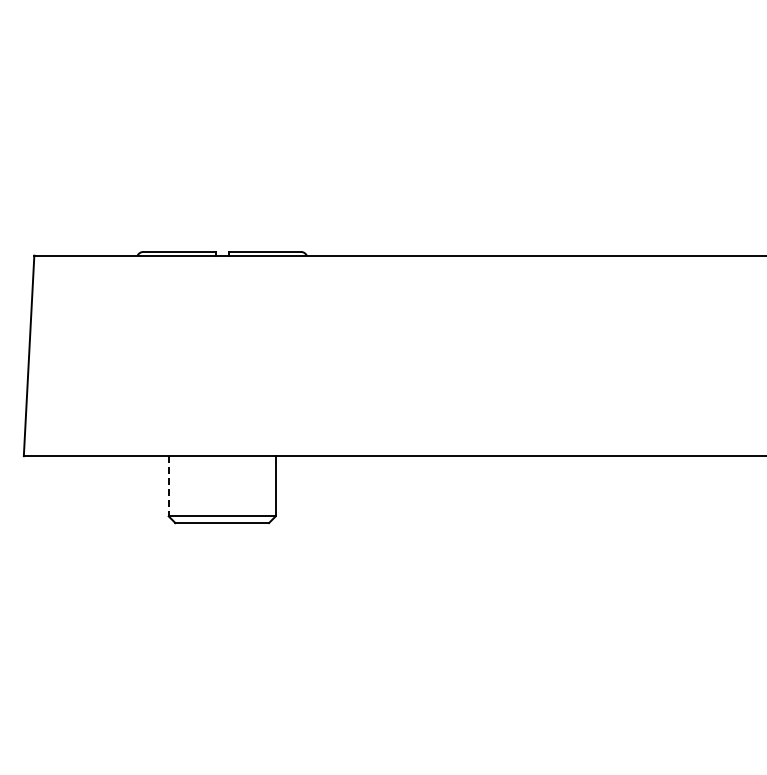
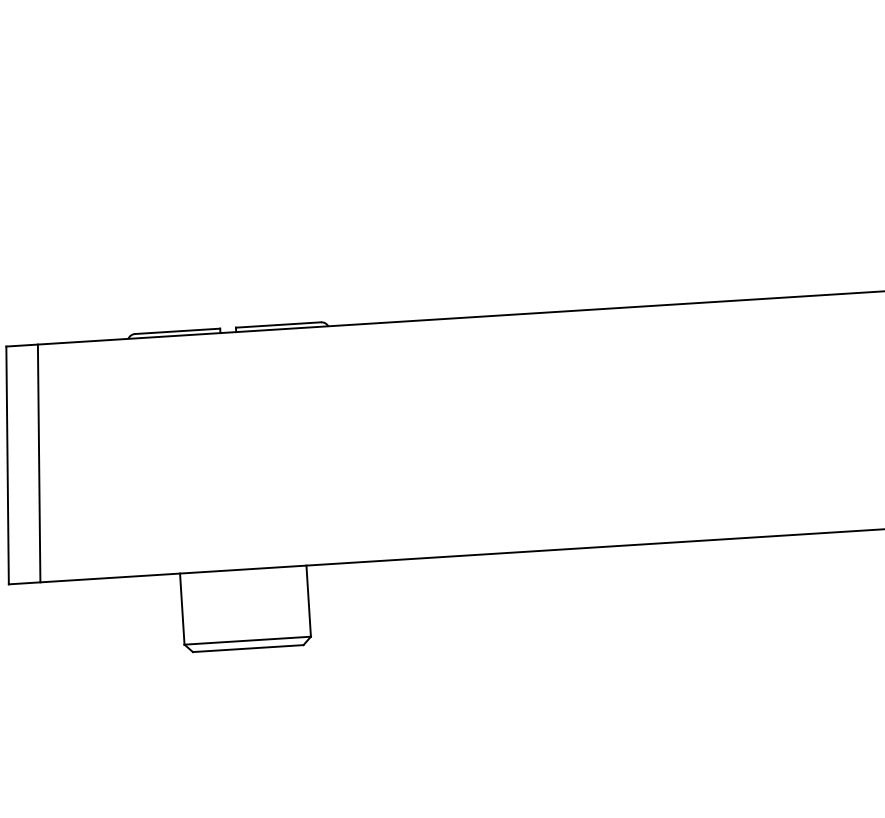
line: (55, 355) -> (38, 462), added
line: (168, 486) -> (182, 609), dashed -> solid

